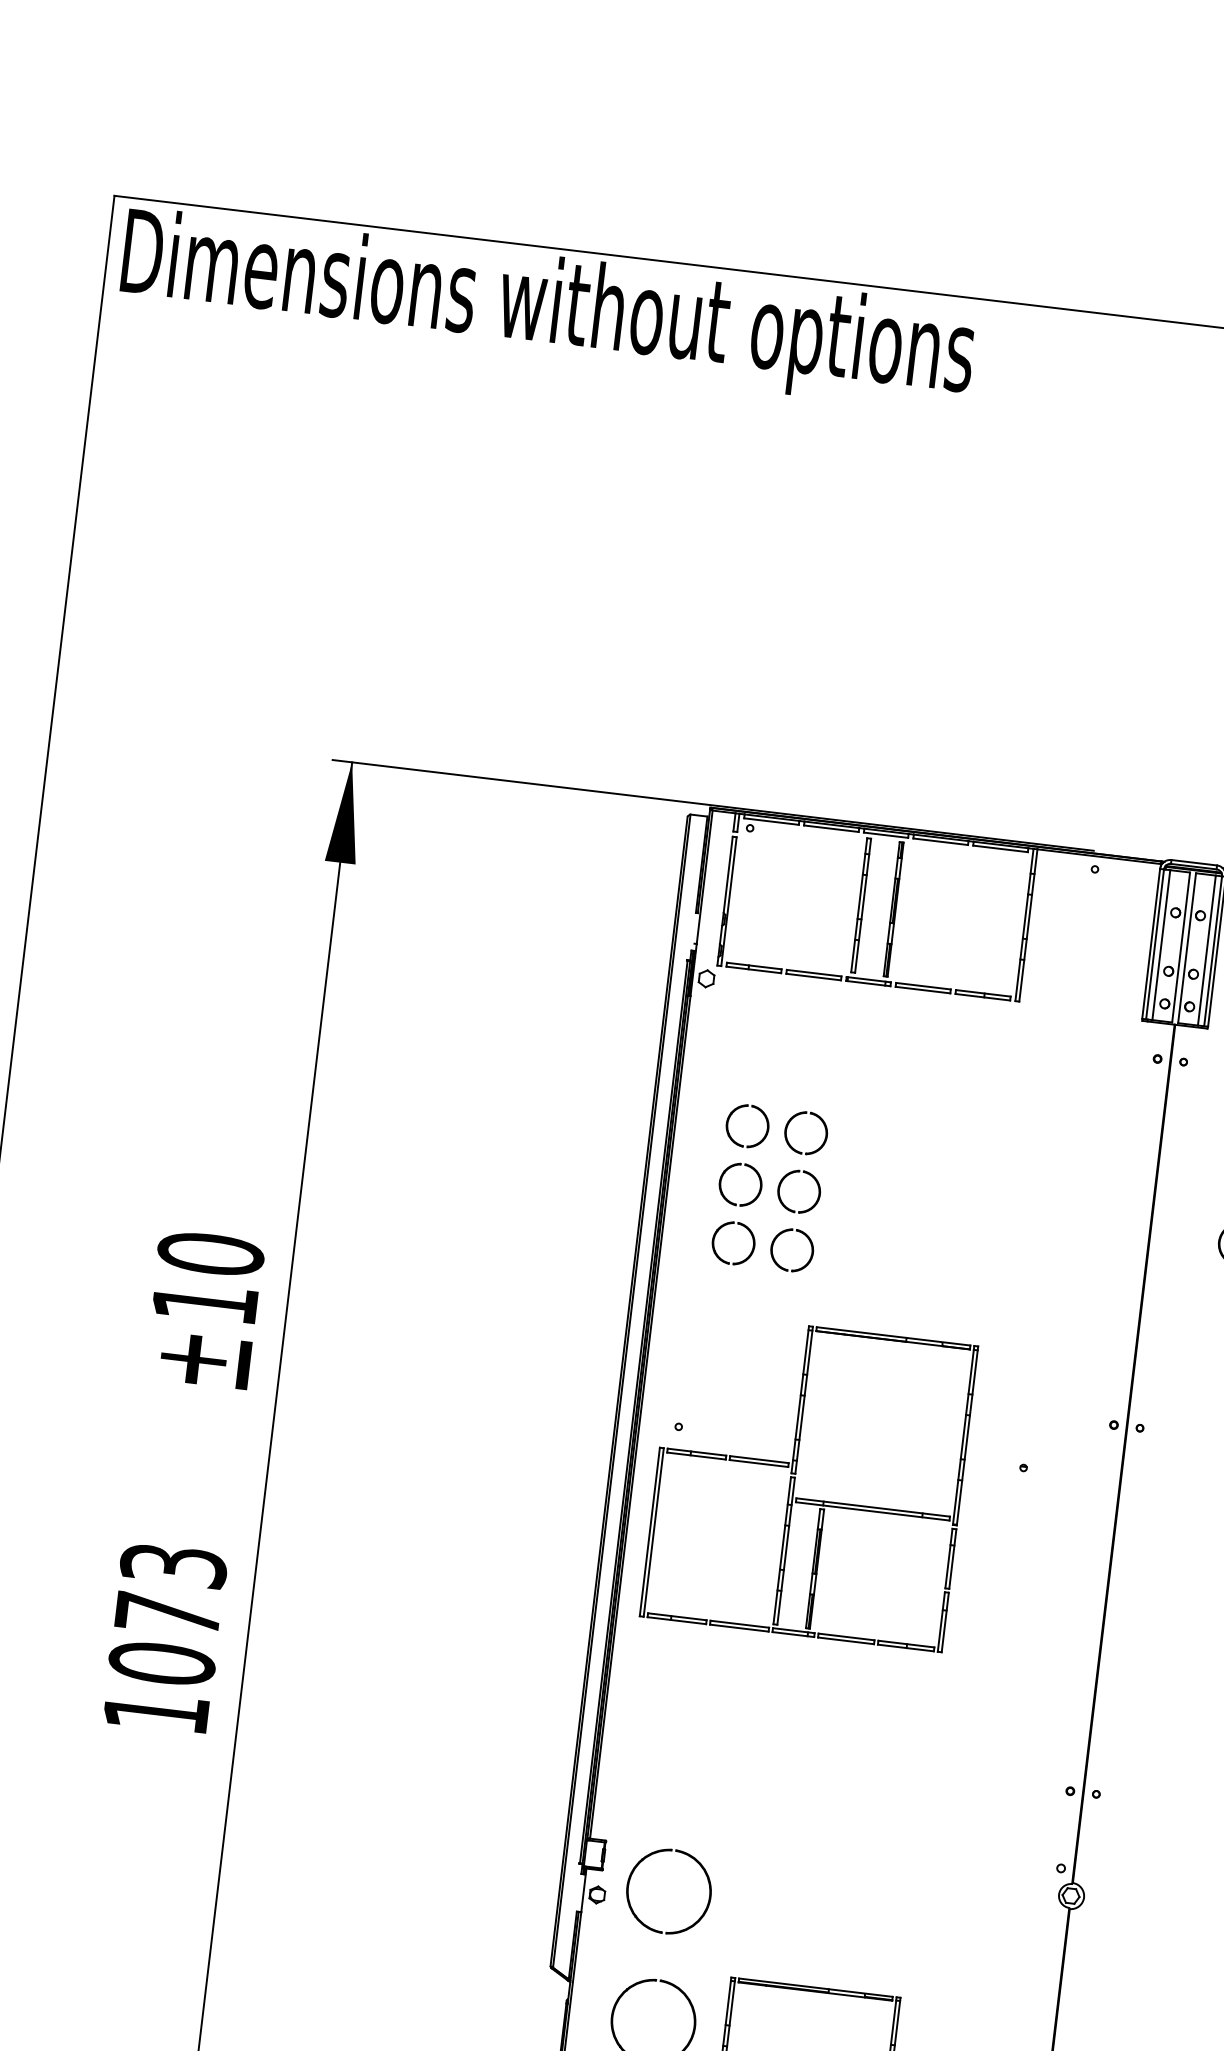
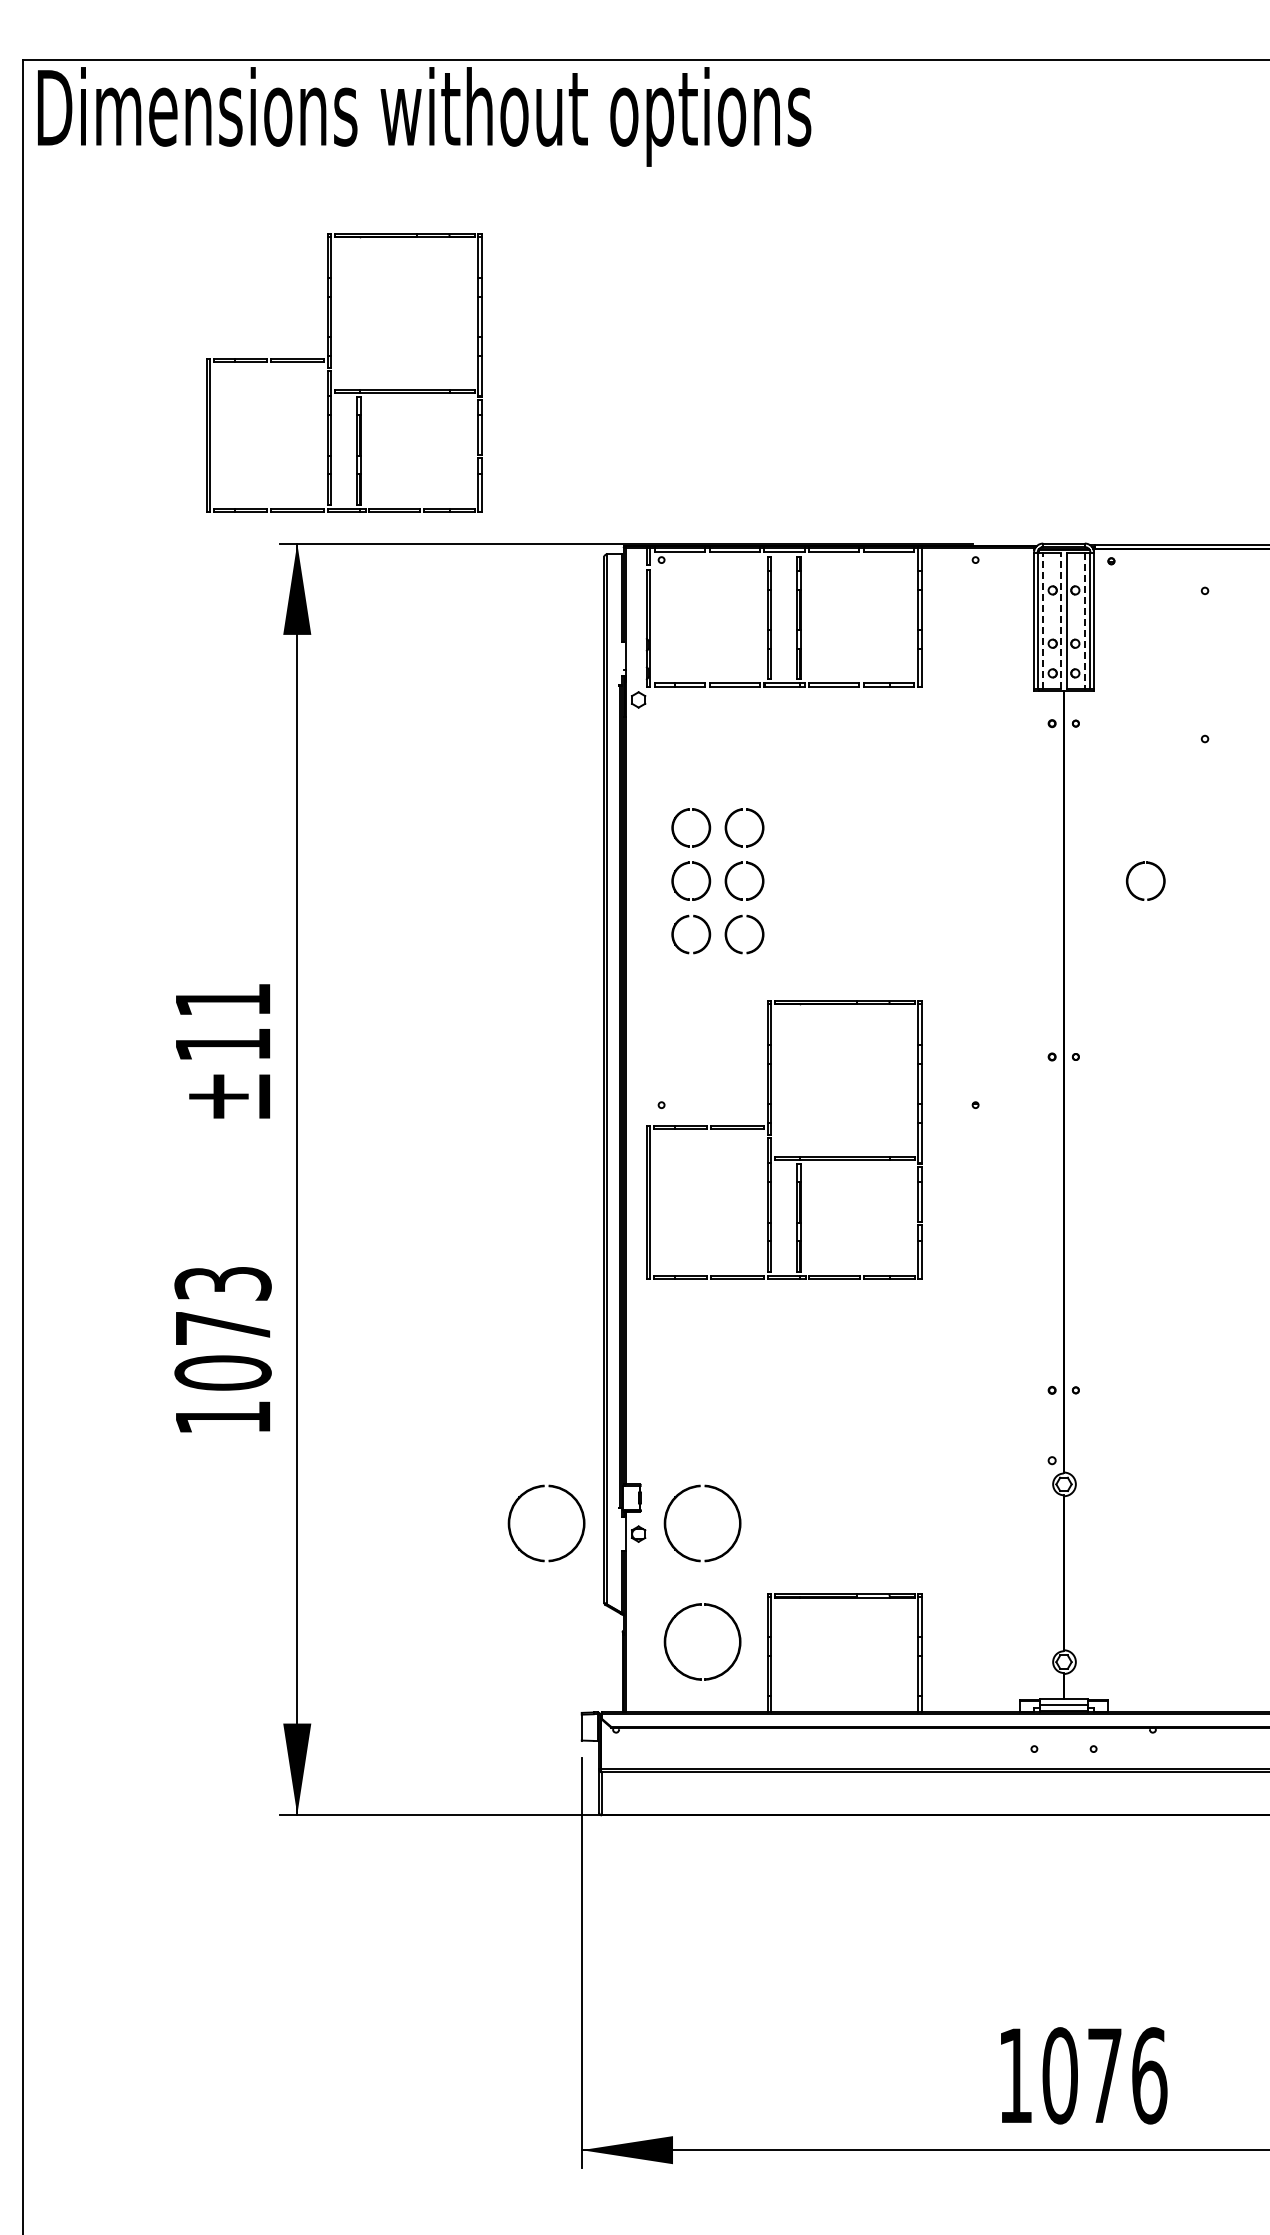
part: (412, 579) -> (331, 372), added
line: (1161, 944) -> (1043, 620), solid -> dashed
line: (1181, 946) -> (1061, 620), solid -> dashed
line: (1206, 951) -> (1084, 621), solid -> dashed
text: (210, 1253) -> (222, 999), ±10 -> ±11
part: (465, 1847) -> (515, 1505), added

